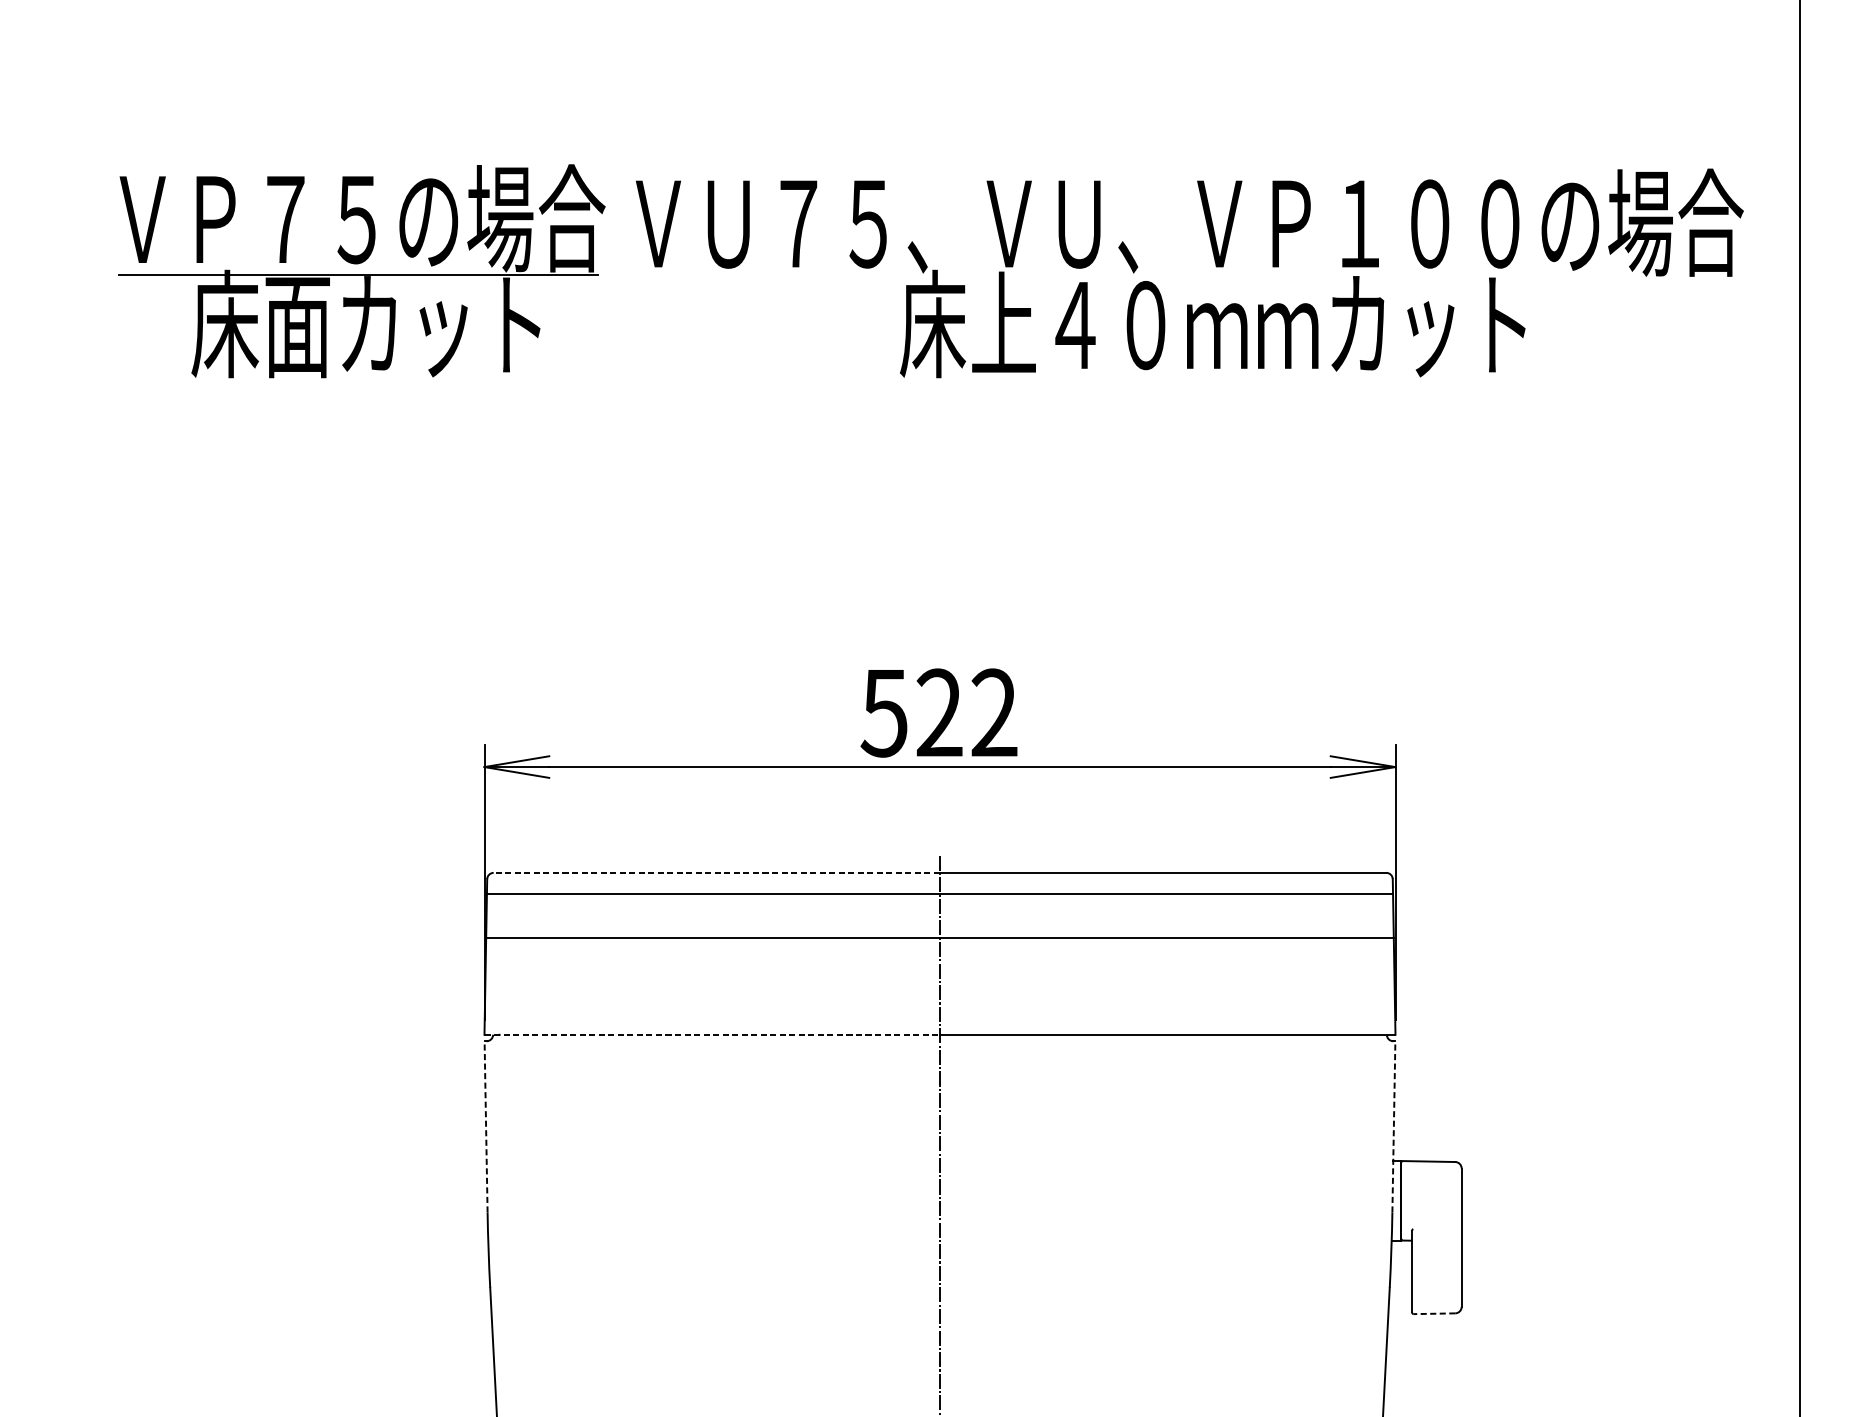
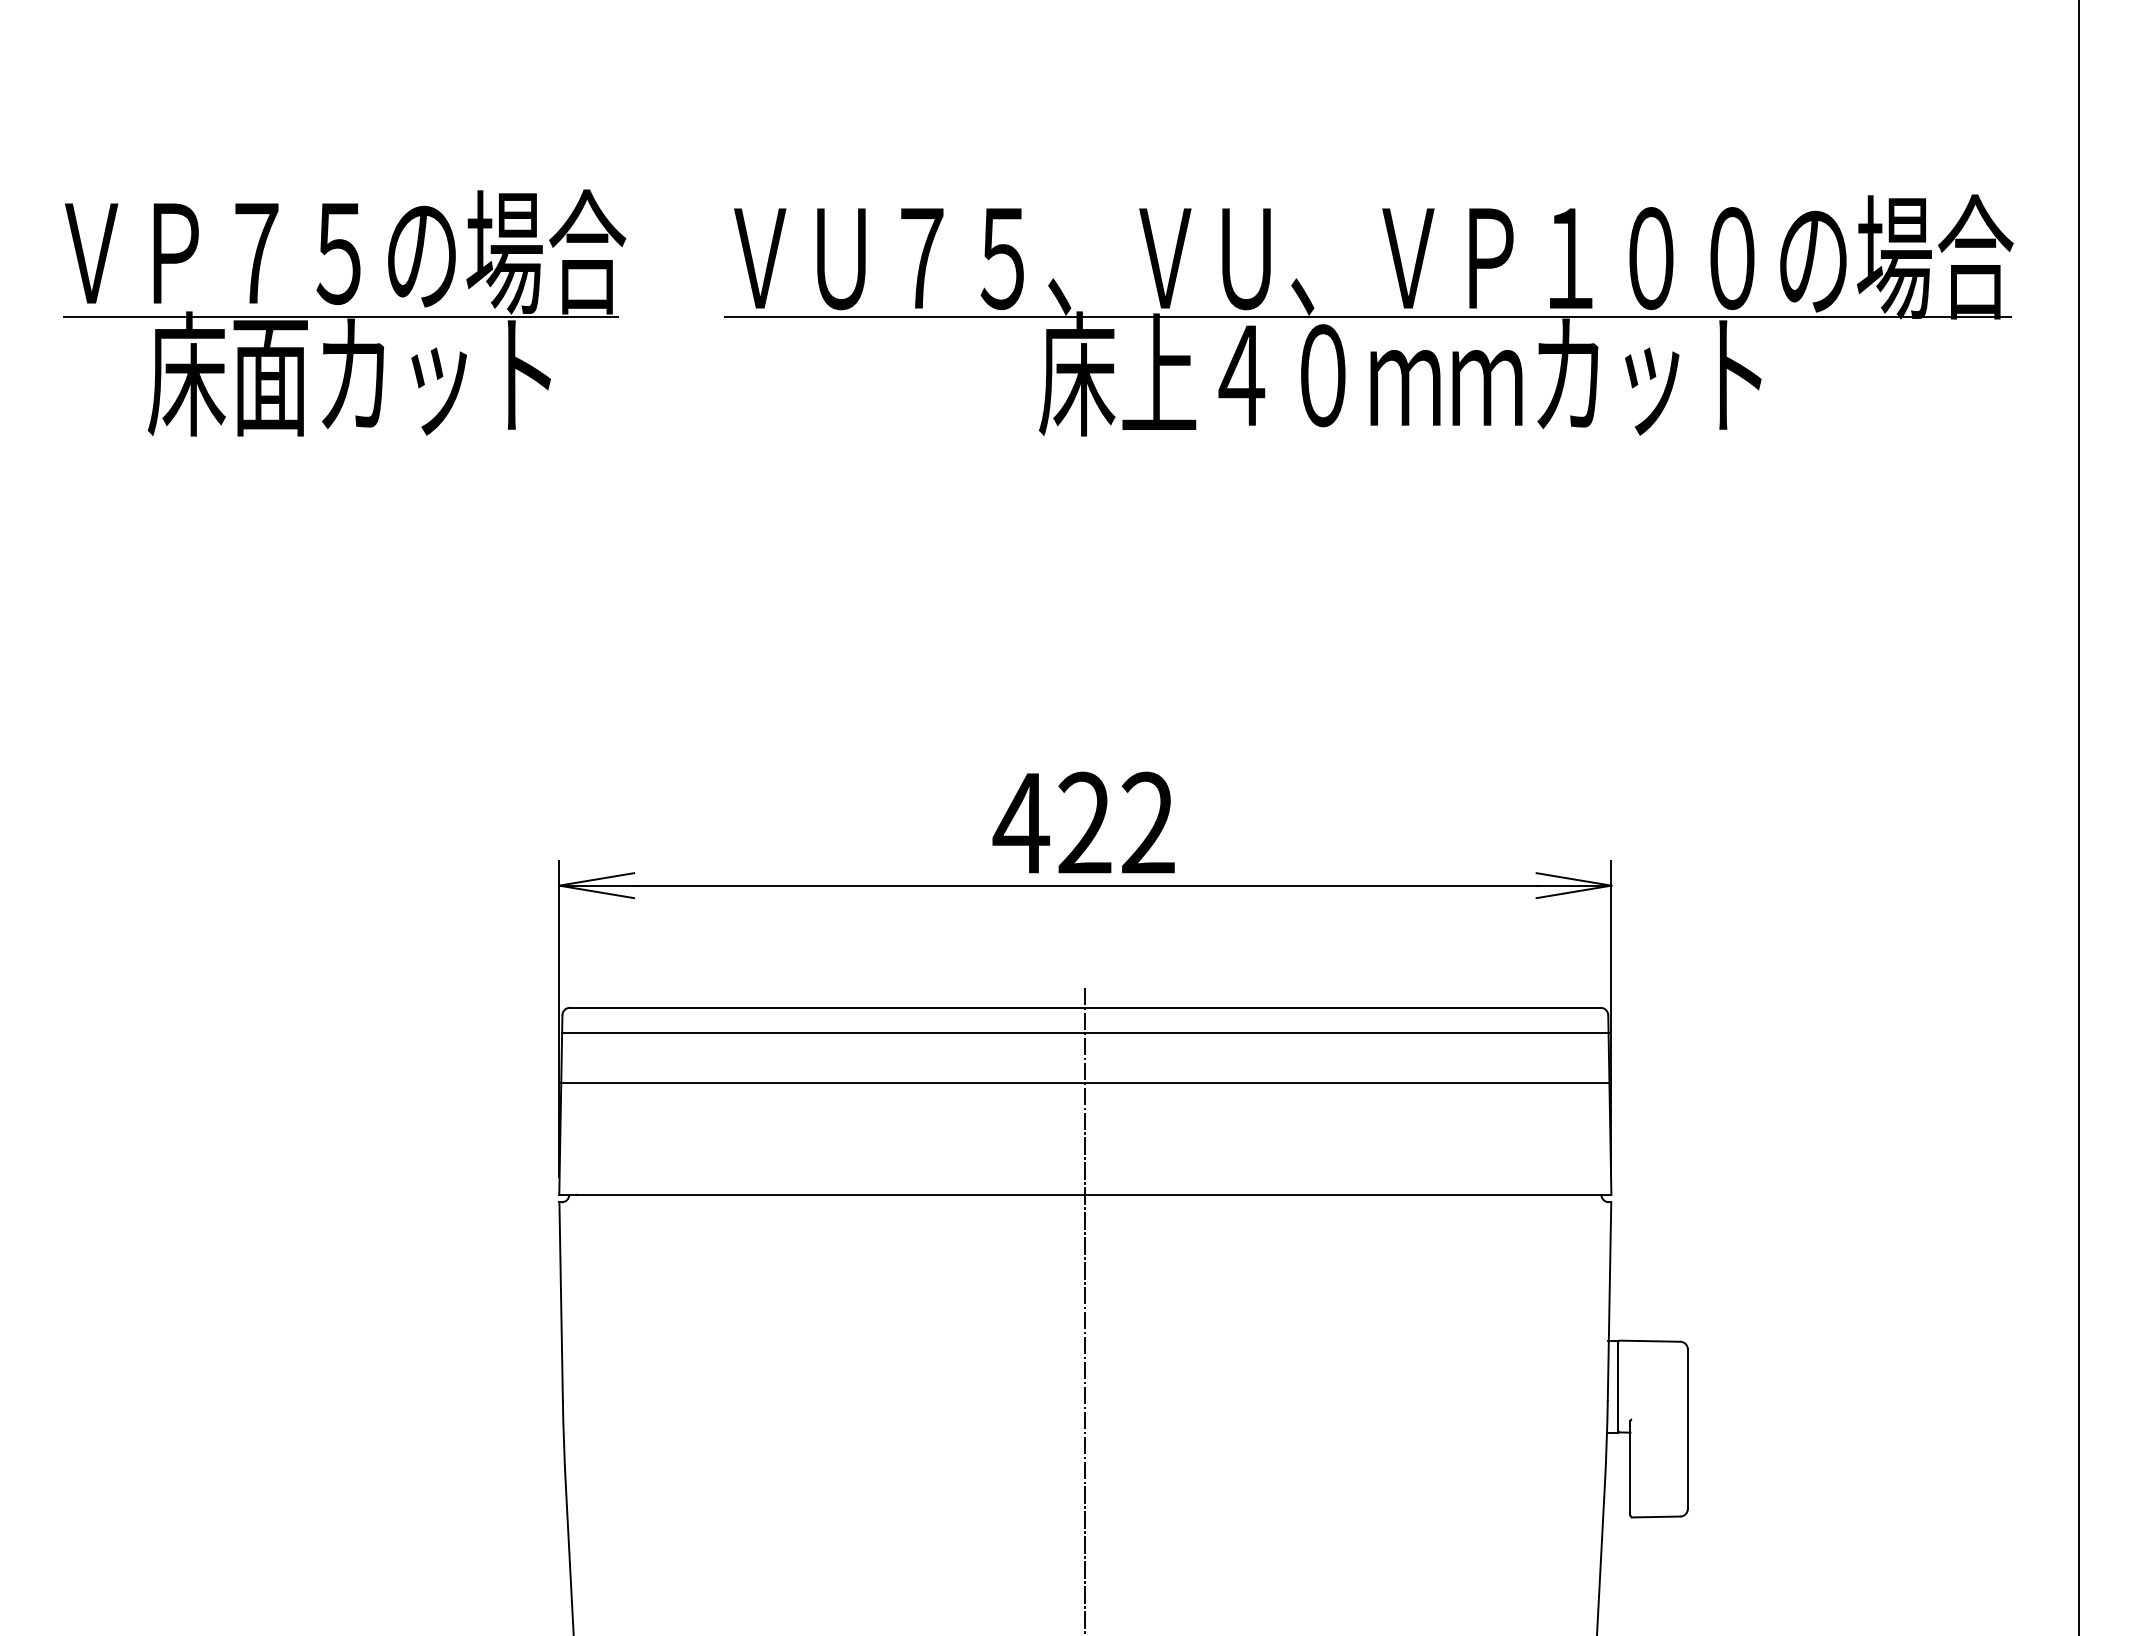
part: (361, 270) -> (344, 312), moved
line: (1184, 275) -> (1367, 317), added
text: (884, 713) -> (1021, 823), 522 -> 422
line: (716, 872) -> (827, 1007), dashed -> solid
line: (712, 1034) -> (822, 1194), dashed -> solid
line: (486, 1127) -> (561, 1301), dashed -> solid
line: (1393, 1127) -> (1609, 1301), dashed -> solid
line: (1433, 1314) -> (1655, 1517), dashed -> solid

